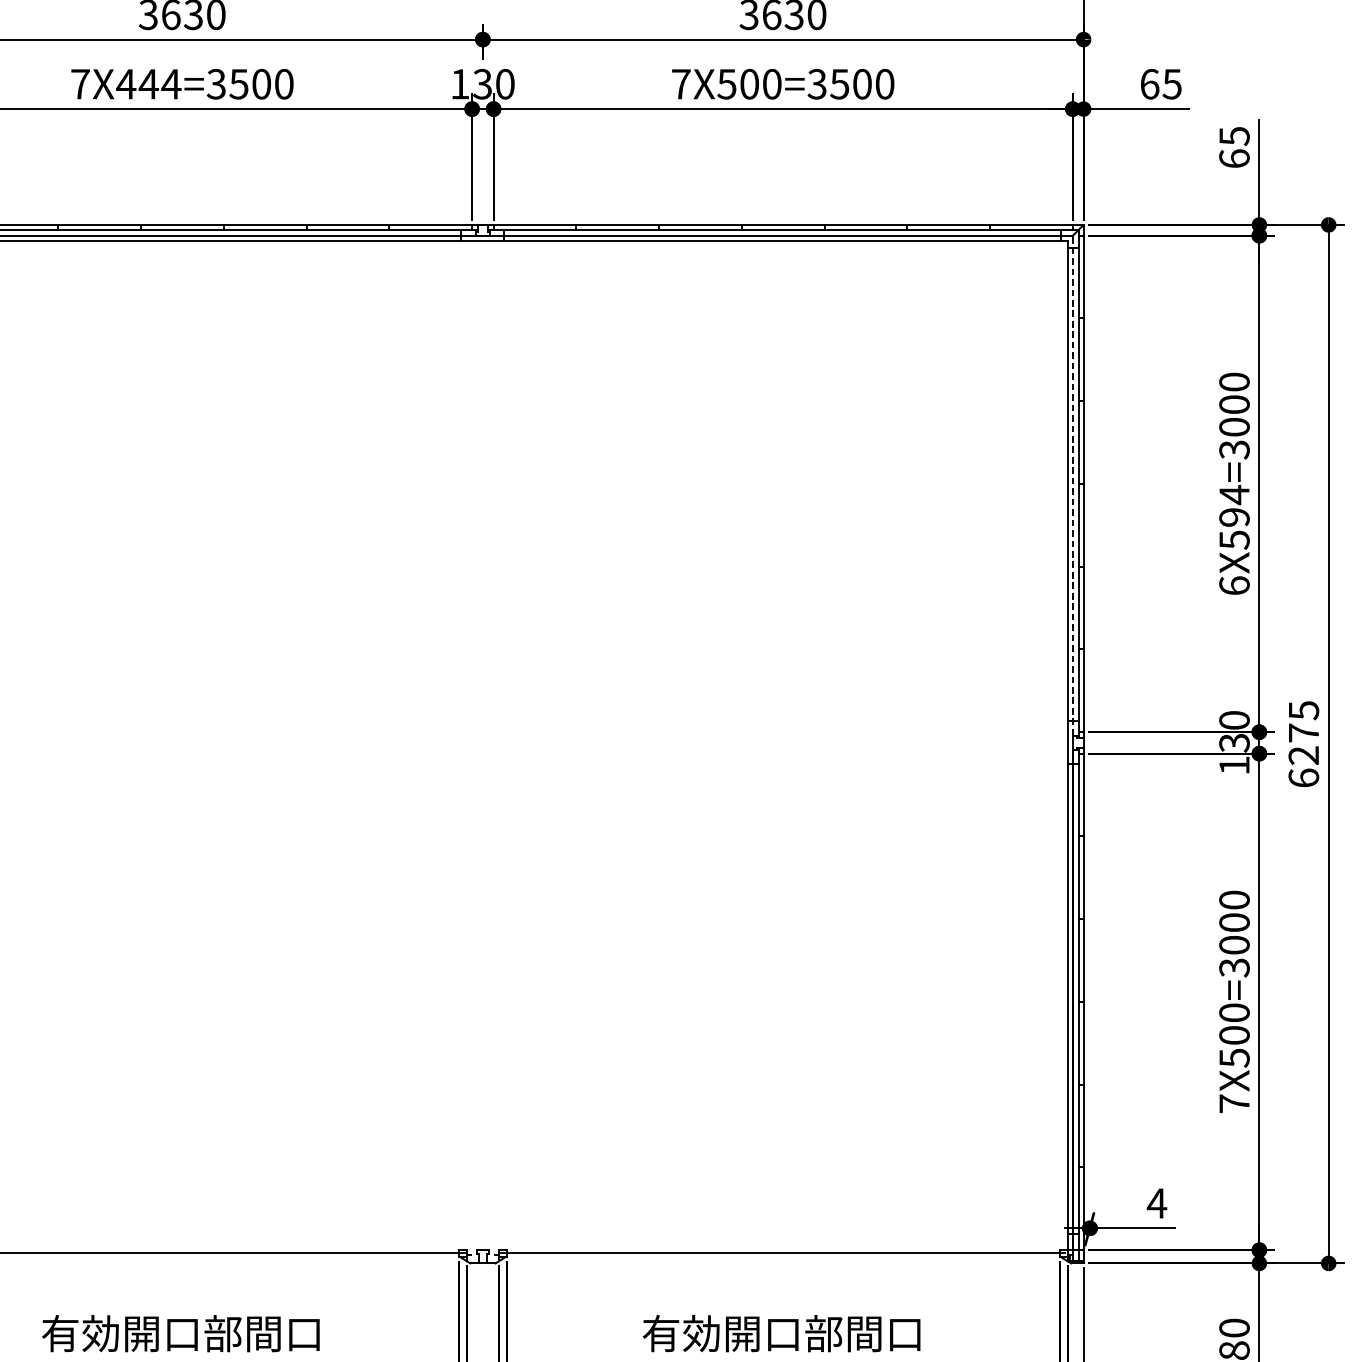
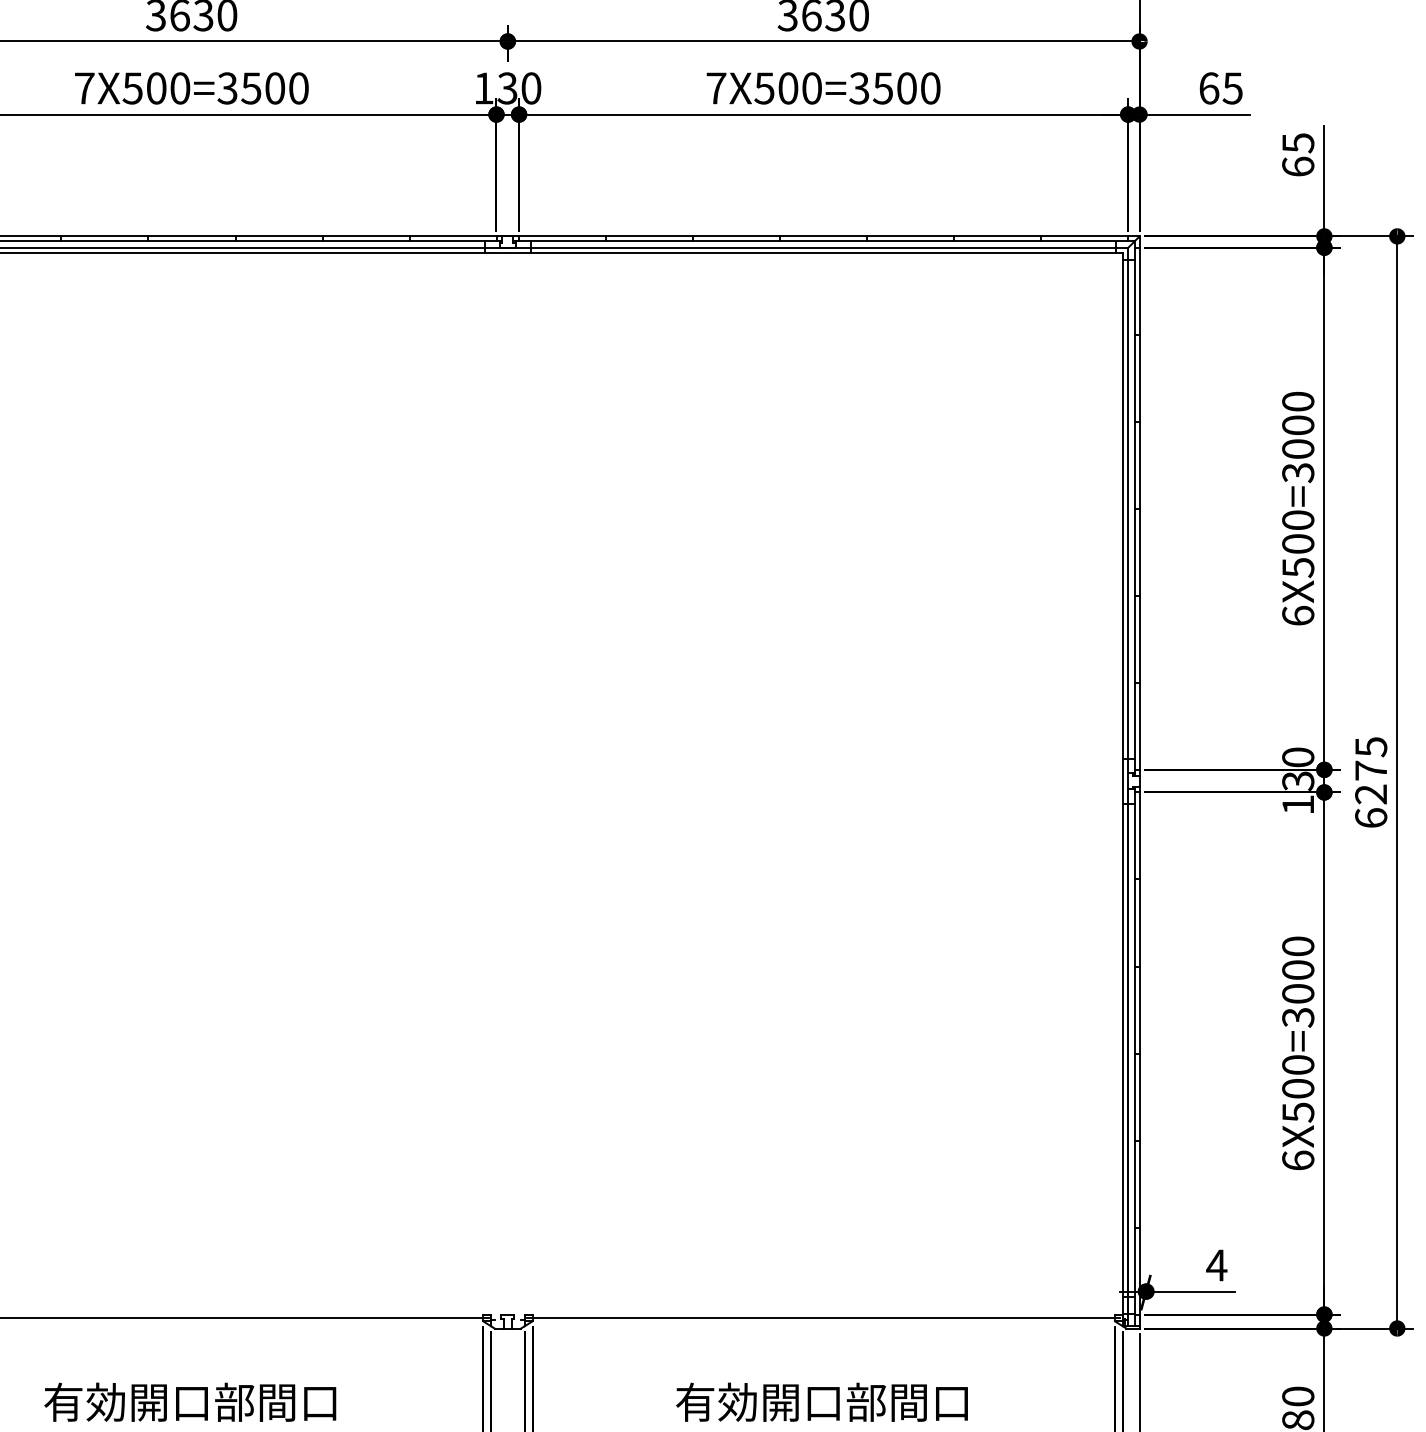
text: (148, 84) -> (156, 88), 7X444=3500 -> 7X500=3500
line: (1073, 485) -> (1128, 510), dashed -> solid
text: (1234, 505) -> (1298, 531), 6X594=3000 -> 6X500=3000
text: (1234, 1103) -> (1298, 1160), 7X500=3000 -> 6X500=3000

